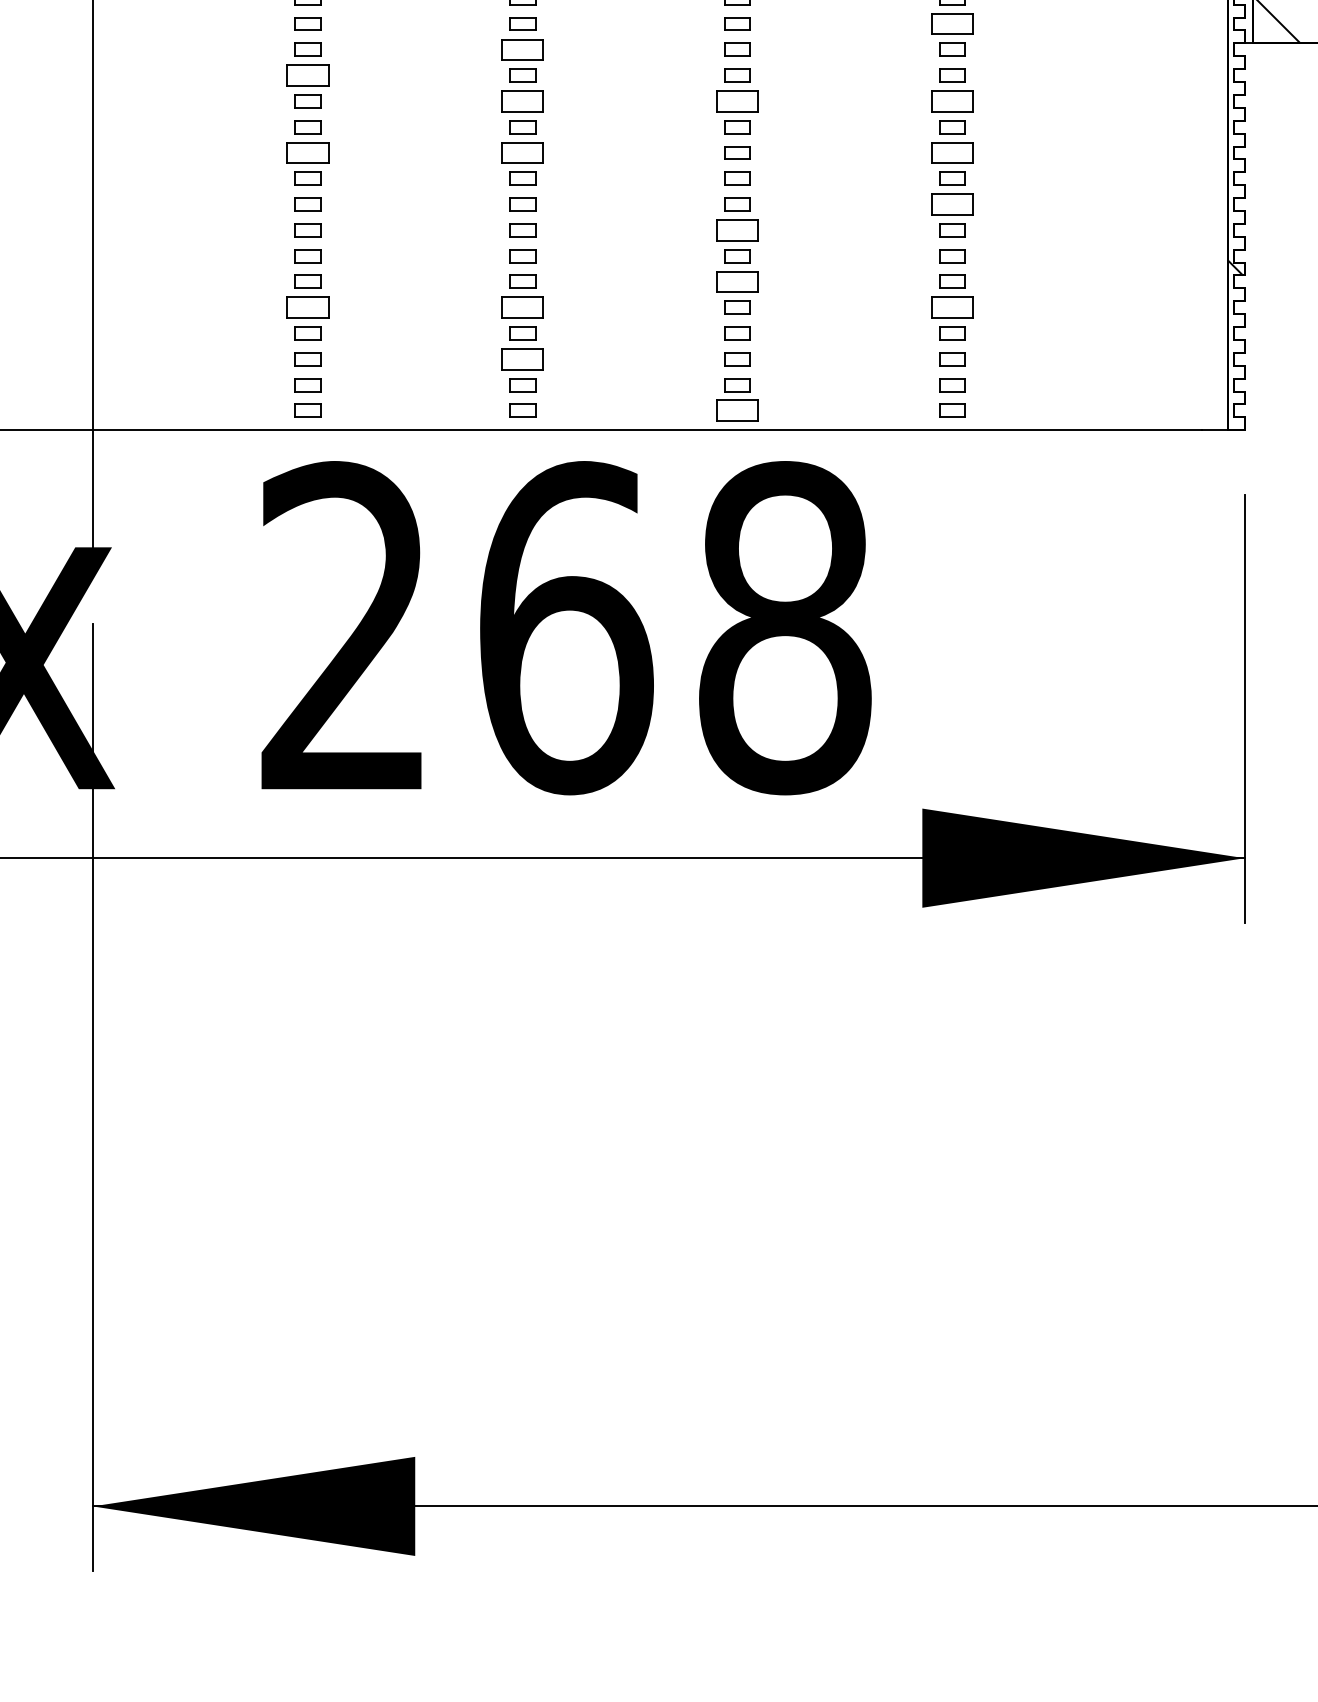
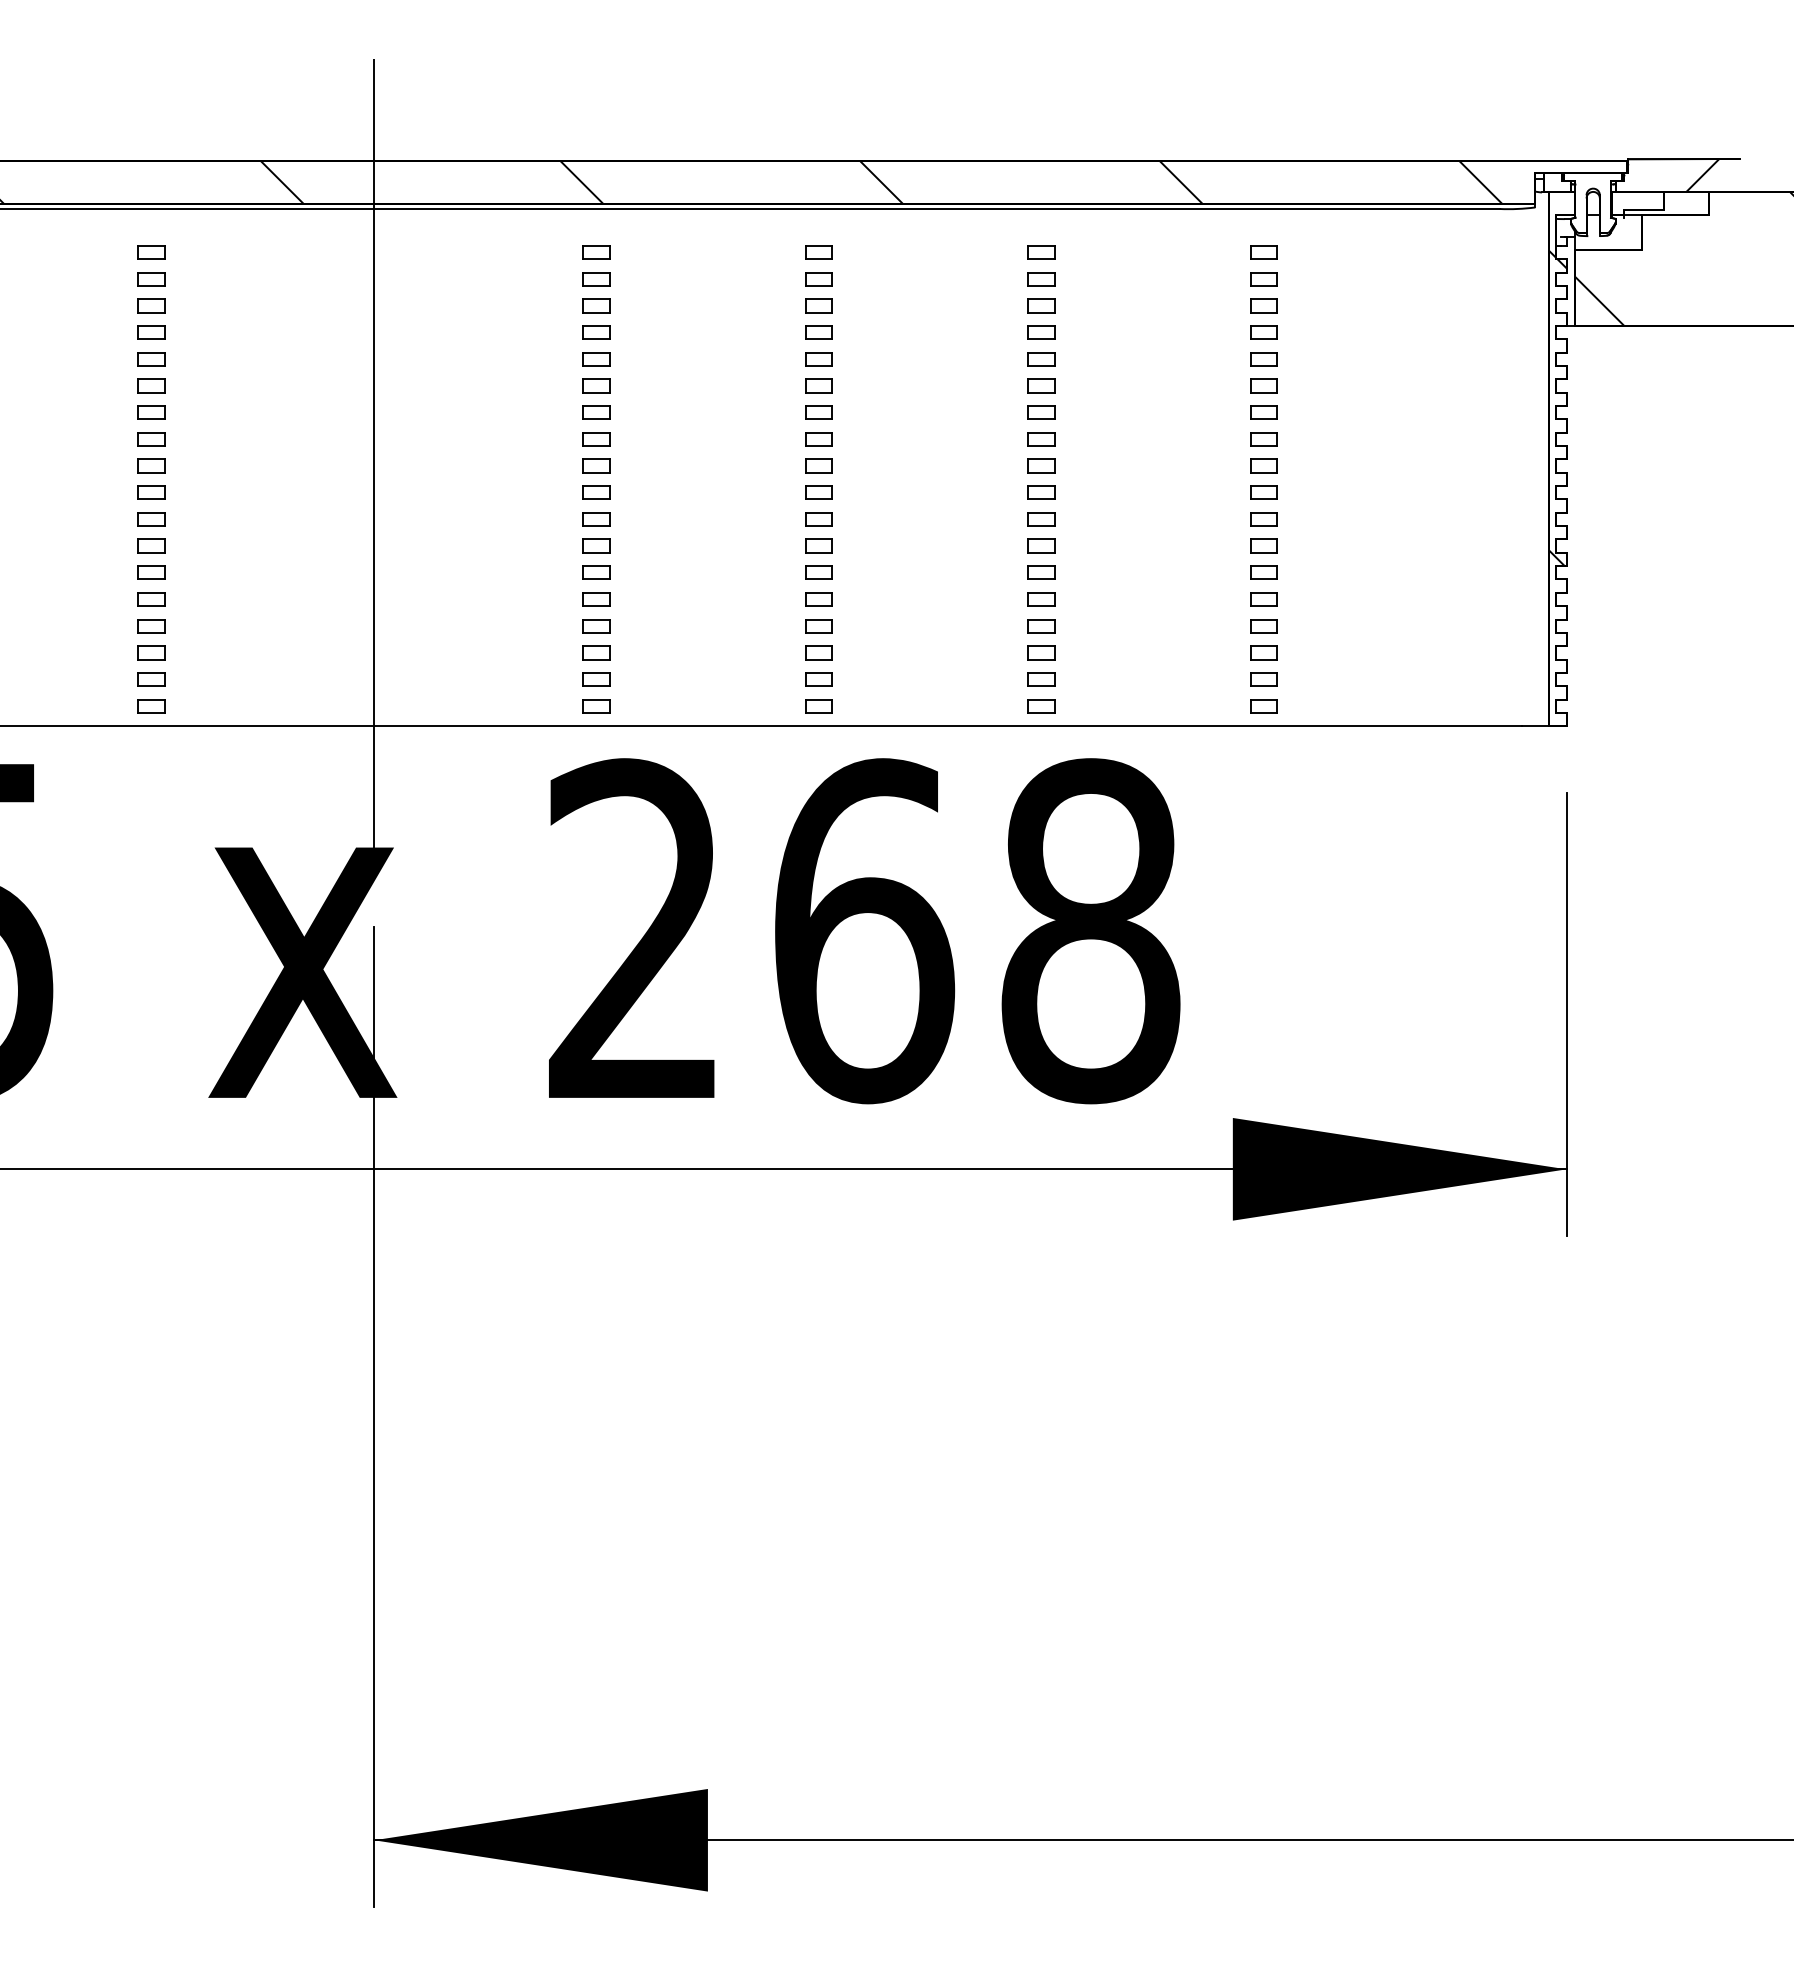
part: (951, 23) -> (1263, 305), size x0.62
part: (522, 49) -> (818, 332), size x0.62
part: (307, 75) -> (596, 359), size x0.62
part: (522, 100) -> (818, 385), size x0.62
part: (737, 100) -> (1041, 385), size x0.62
part: (951, 100) -> (1263, 385), size x0.62
part: (307, 153) -> (596, 439), size x0.62
part: (522, 153) -> (818, 439), size x0.62
part: (951, 153) -> (1263, 439), size x0.62
part: (951, 204) -> (1263, 492), size x0.62
part: (737, 230) -> (1041, 519), size x0.62
part: (737, 281) -> (1041, 572), size x0.62
part: (307, 307) -> (596, 599), size x0.62
part: (522, 307) -> (818, 599), size x0.62
part: (951, 307) -> (1263, 599), size x0.62
part: (522, 358) -> (818, 652), size x0.62
part: (737, 411) -> (1041, 706), size x0.62

